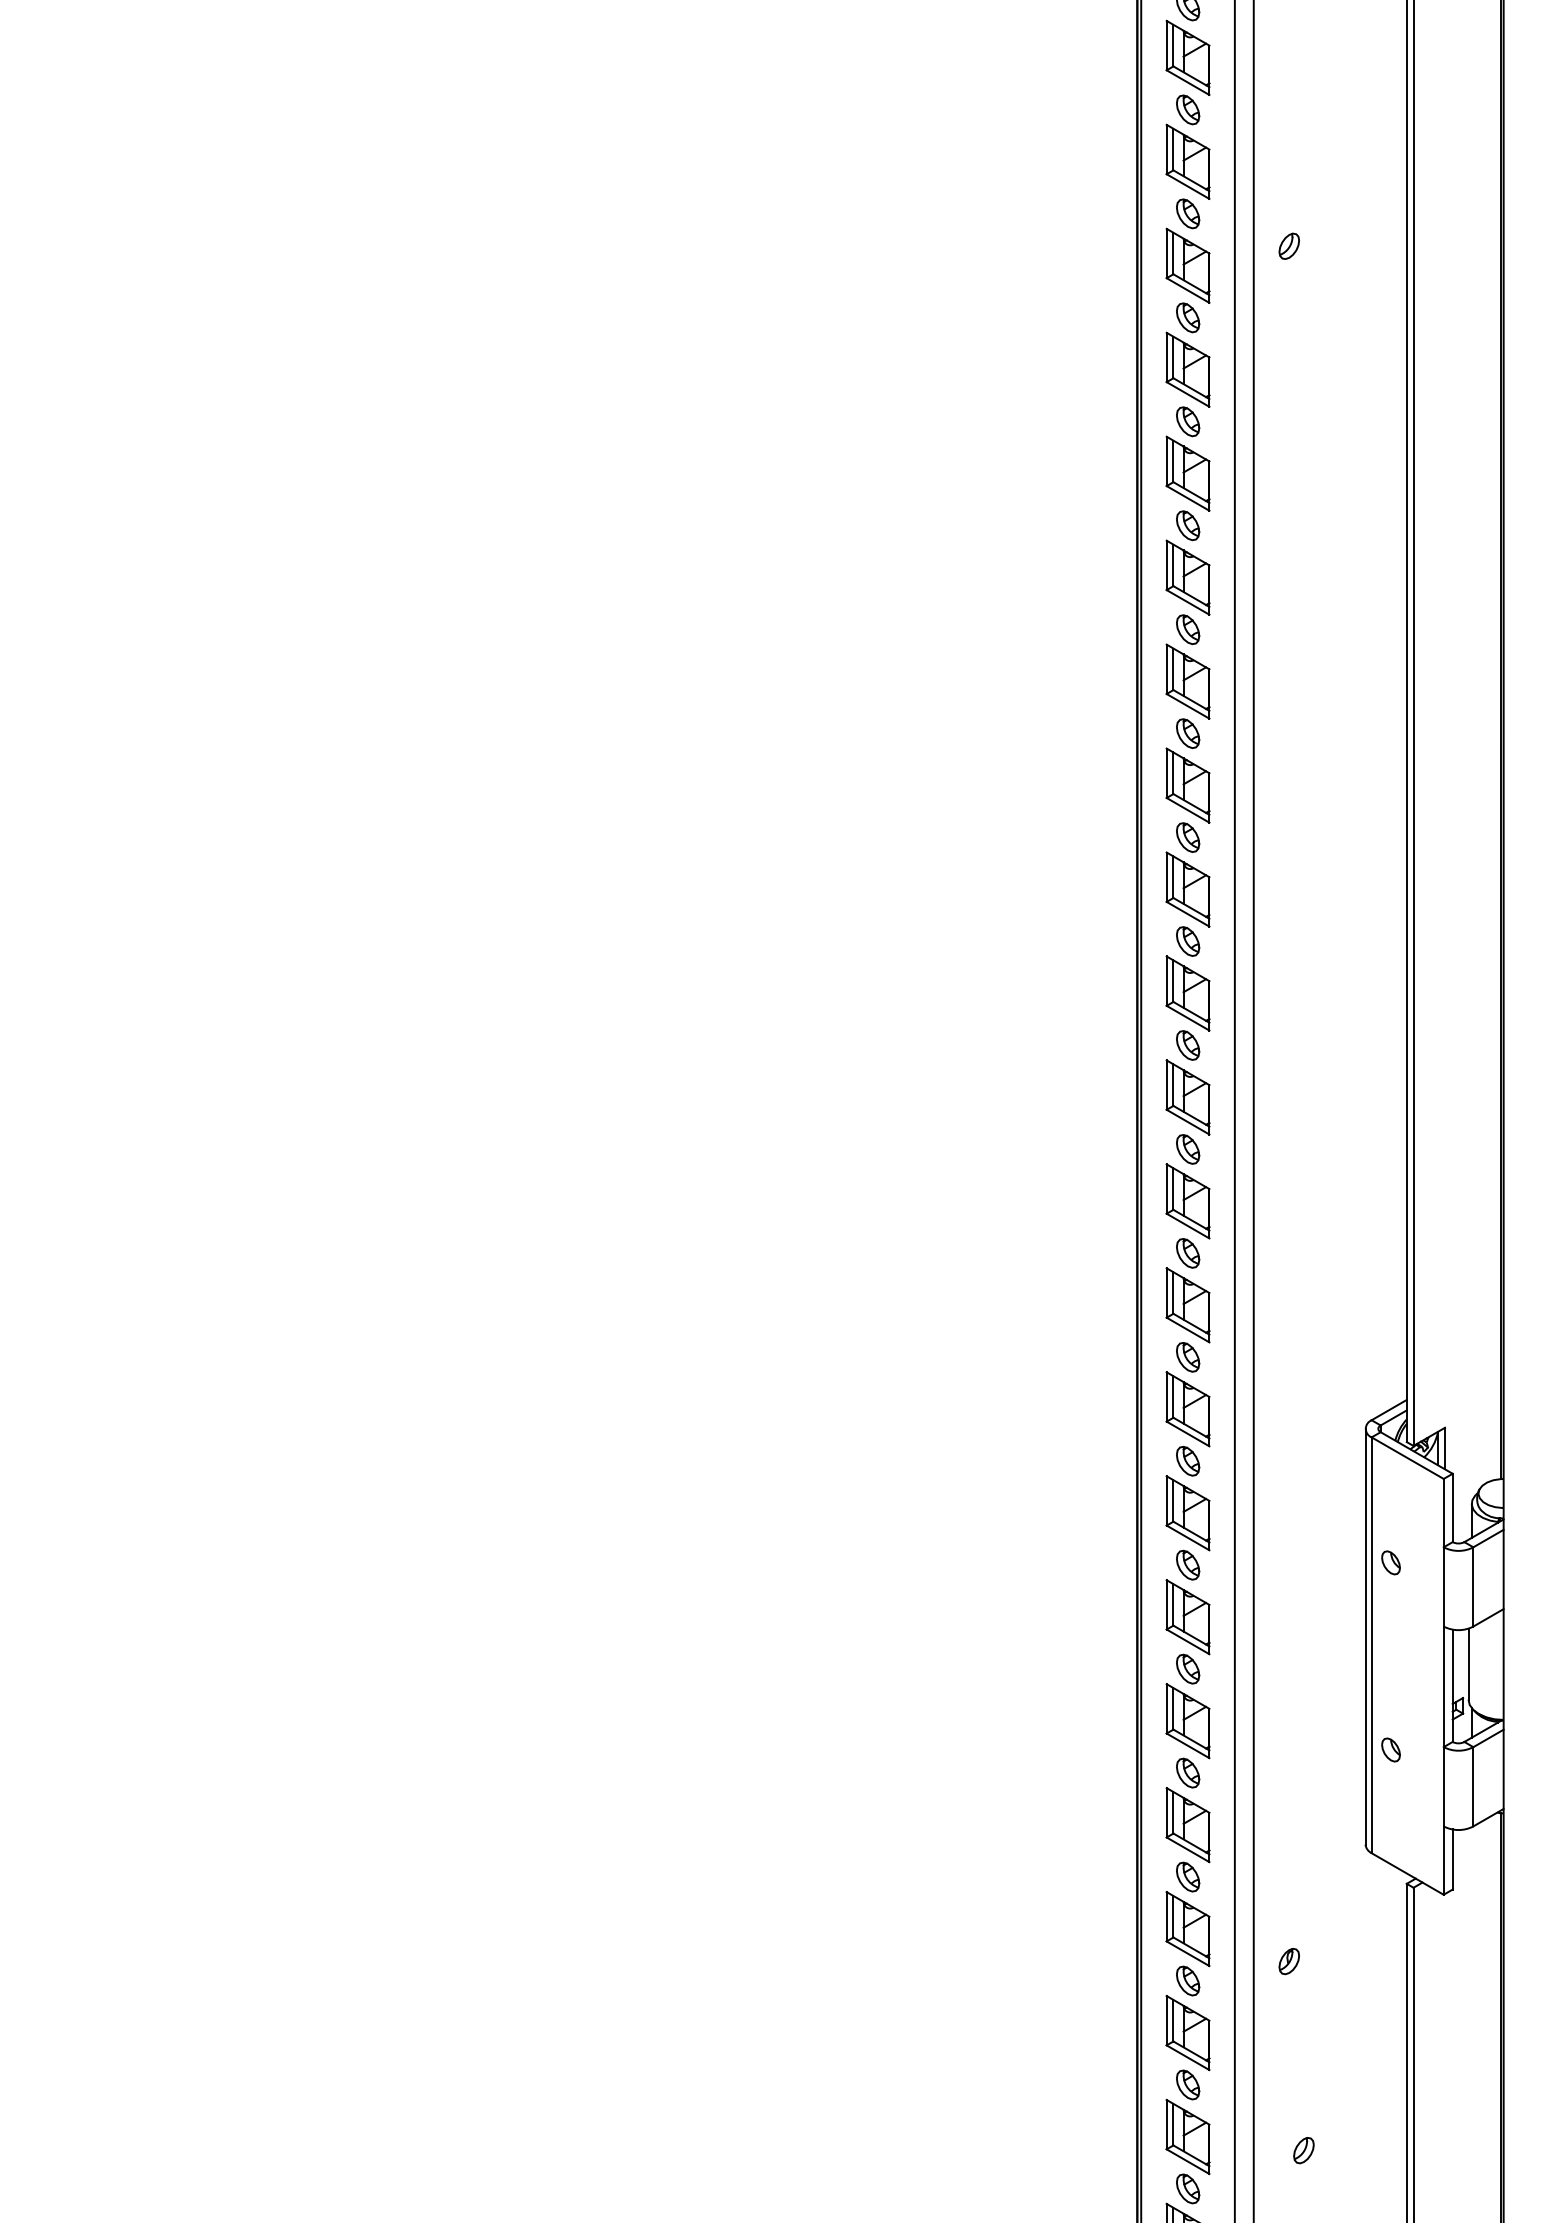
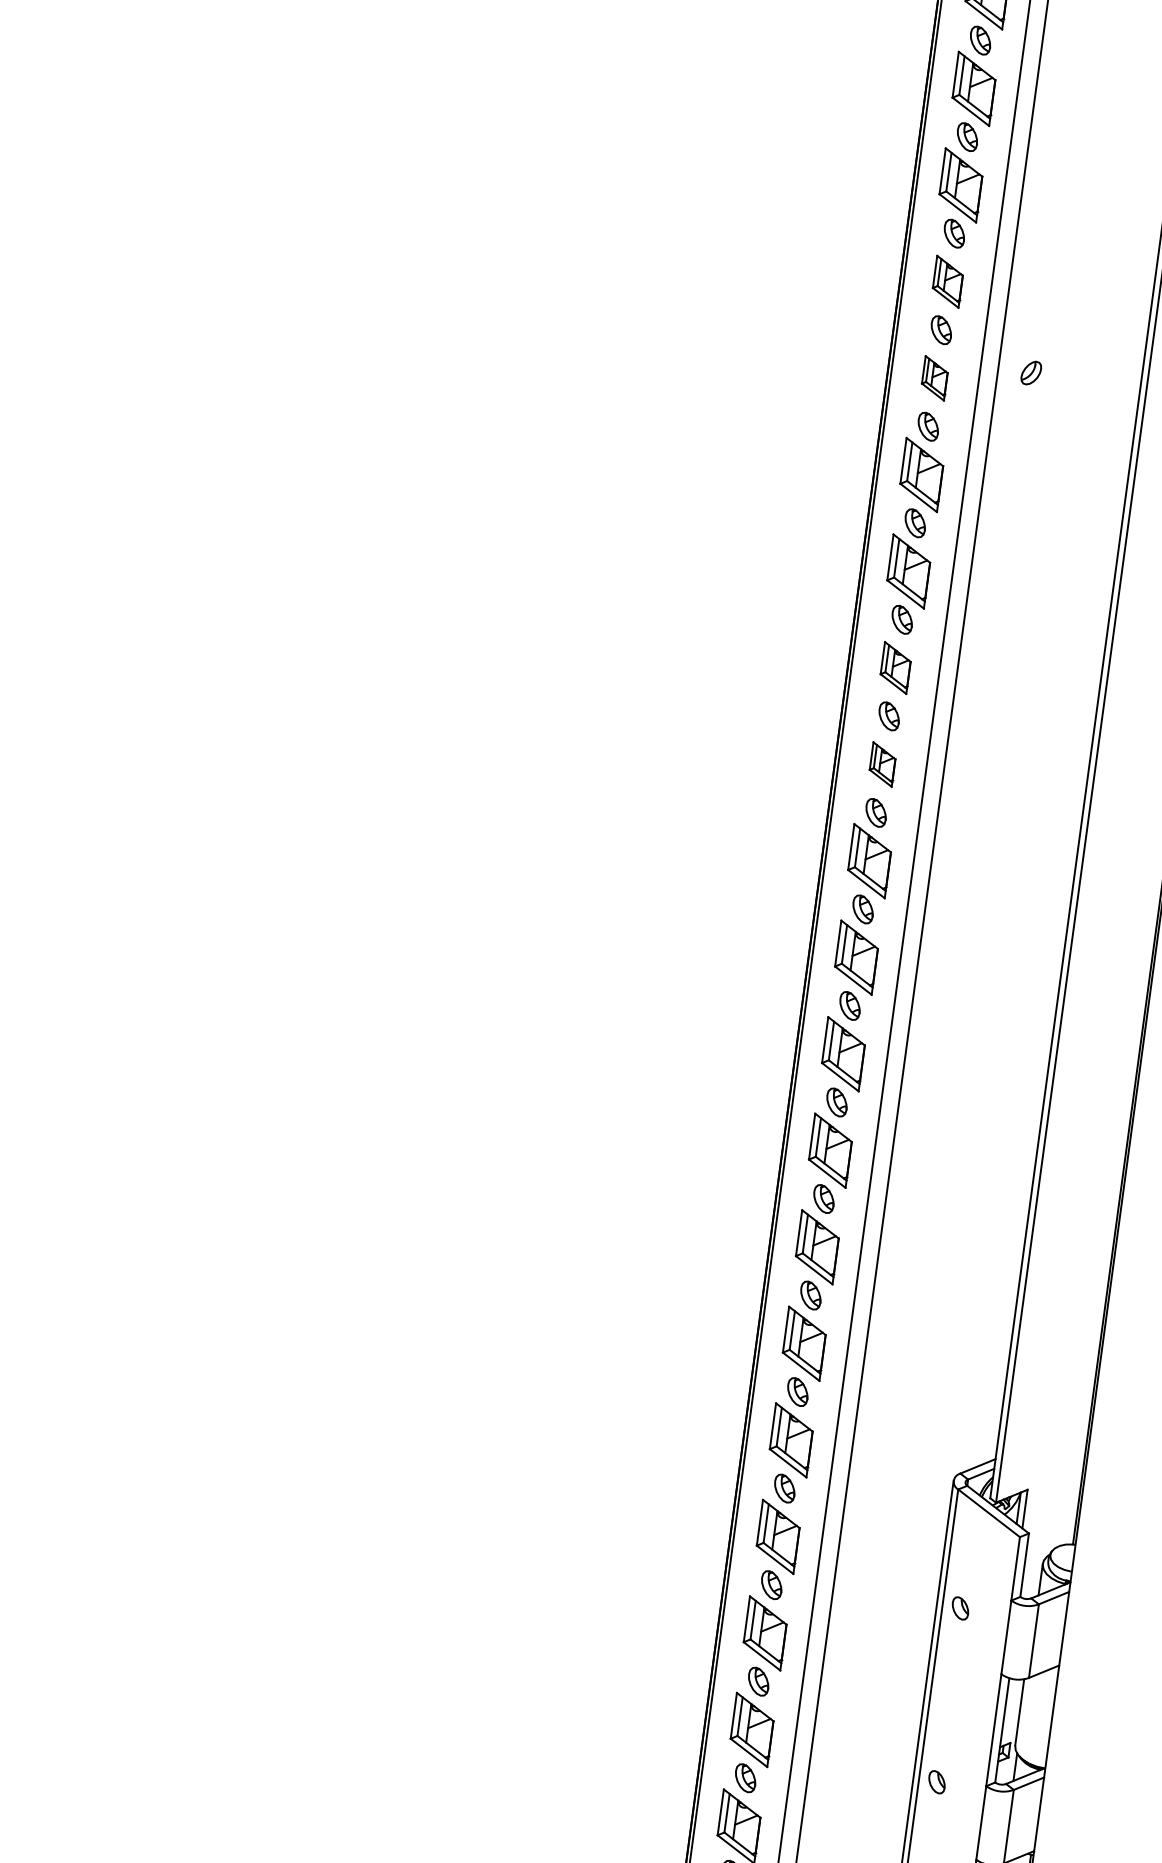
part: (1187, 161) -> (947, 281), size x0.7
part: (1187, 265) -> (934, 378), size x0.6
part: (1187, 577) -> (895, 667), size x0.7
part: (1187, 681) -> (882, 764), size x0.6

